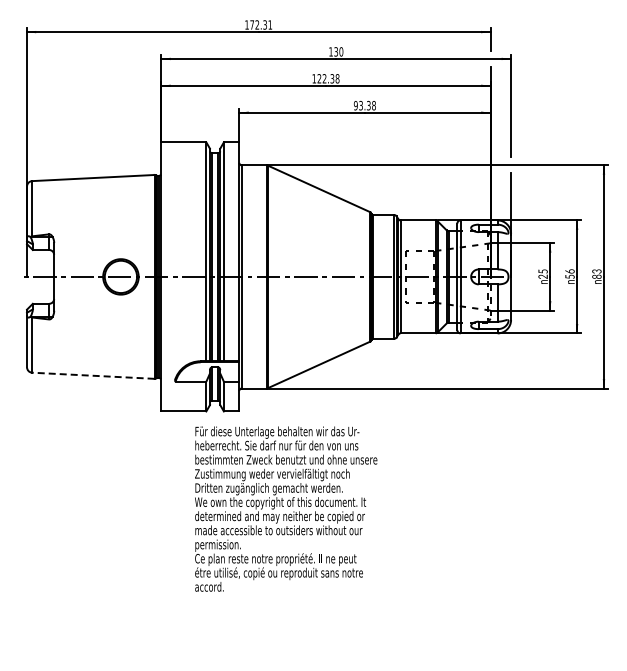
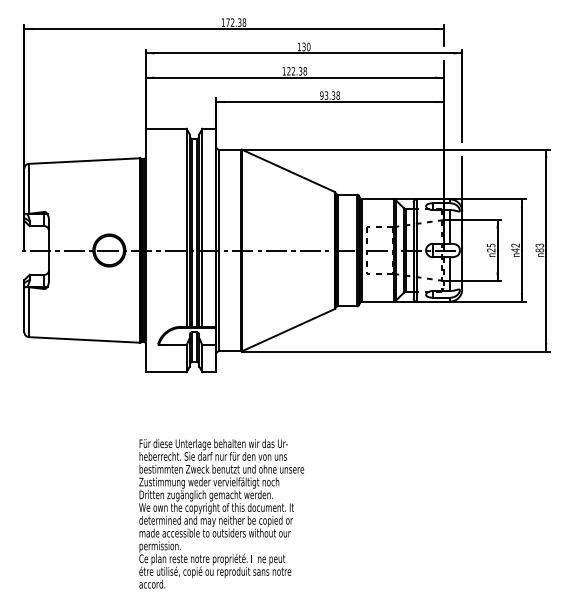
text: (270, 24) -> (244, 22), 172.31 -> 172.38
text: (569, 274) -> (515, 248), 56 -> 42
line: (92, 375) -> (83, 339), dashed -> solid
text: (286, 508) -> (221, 513), moved

